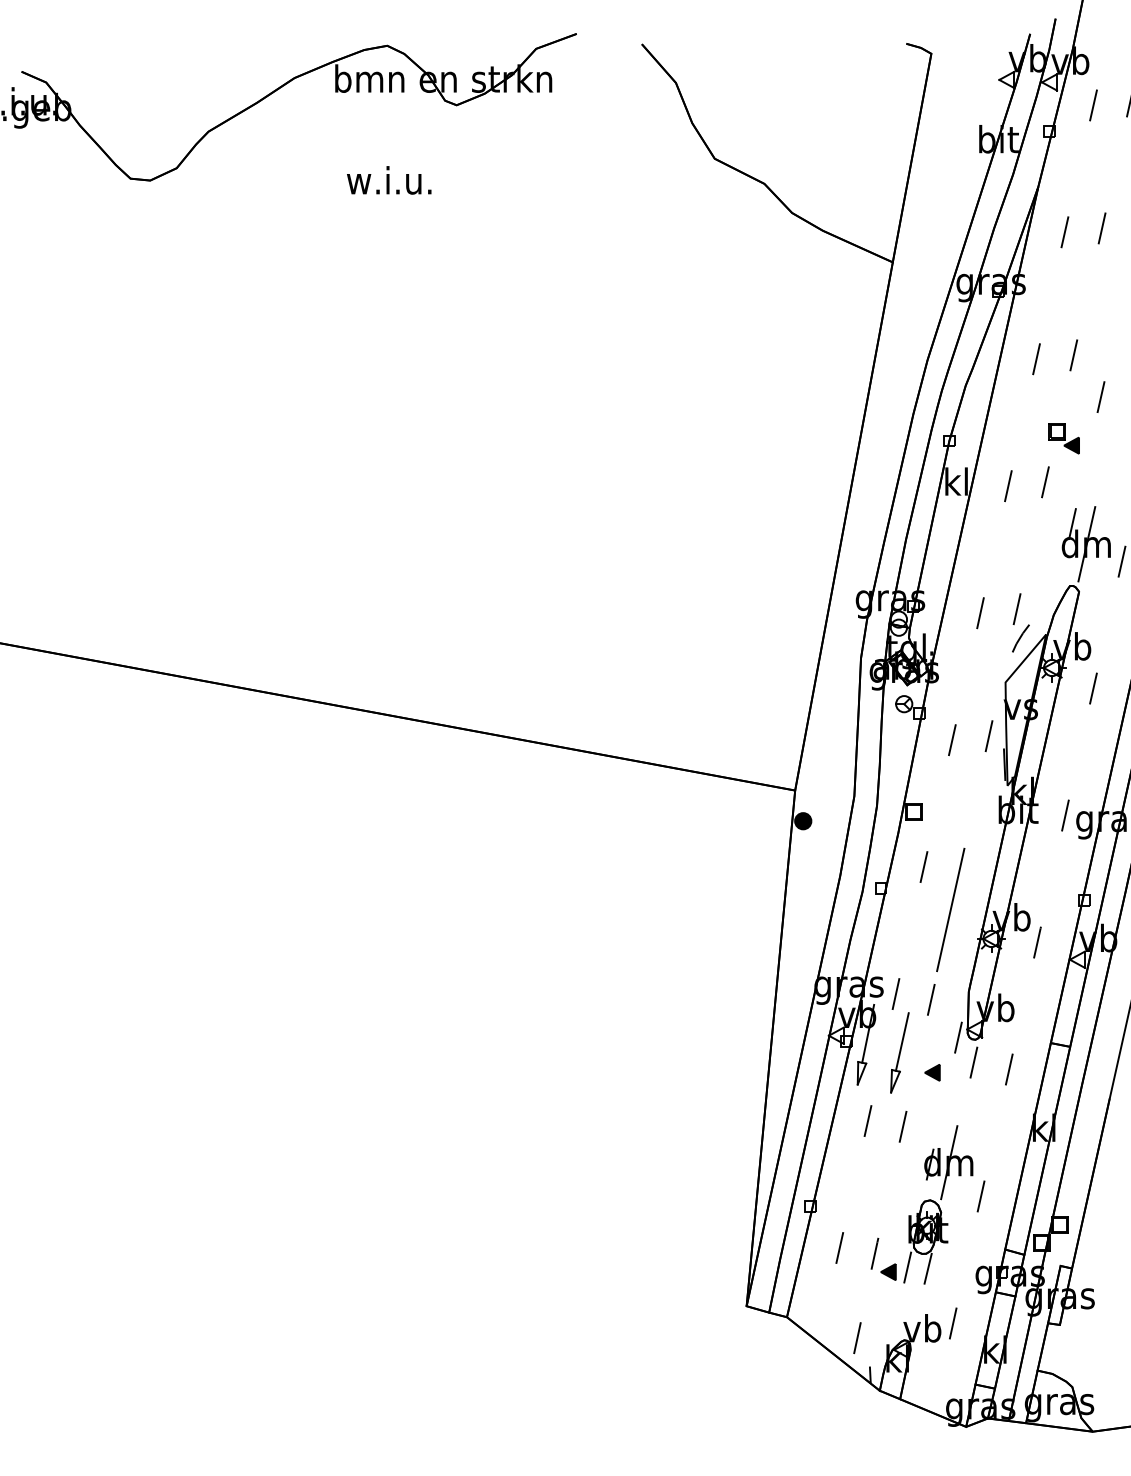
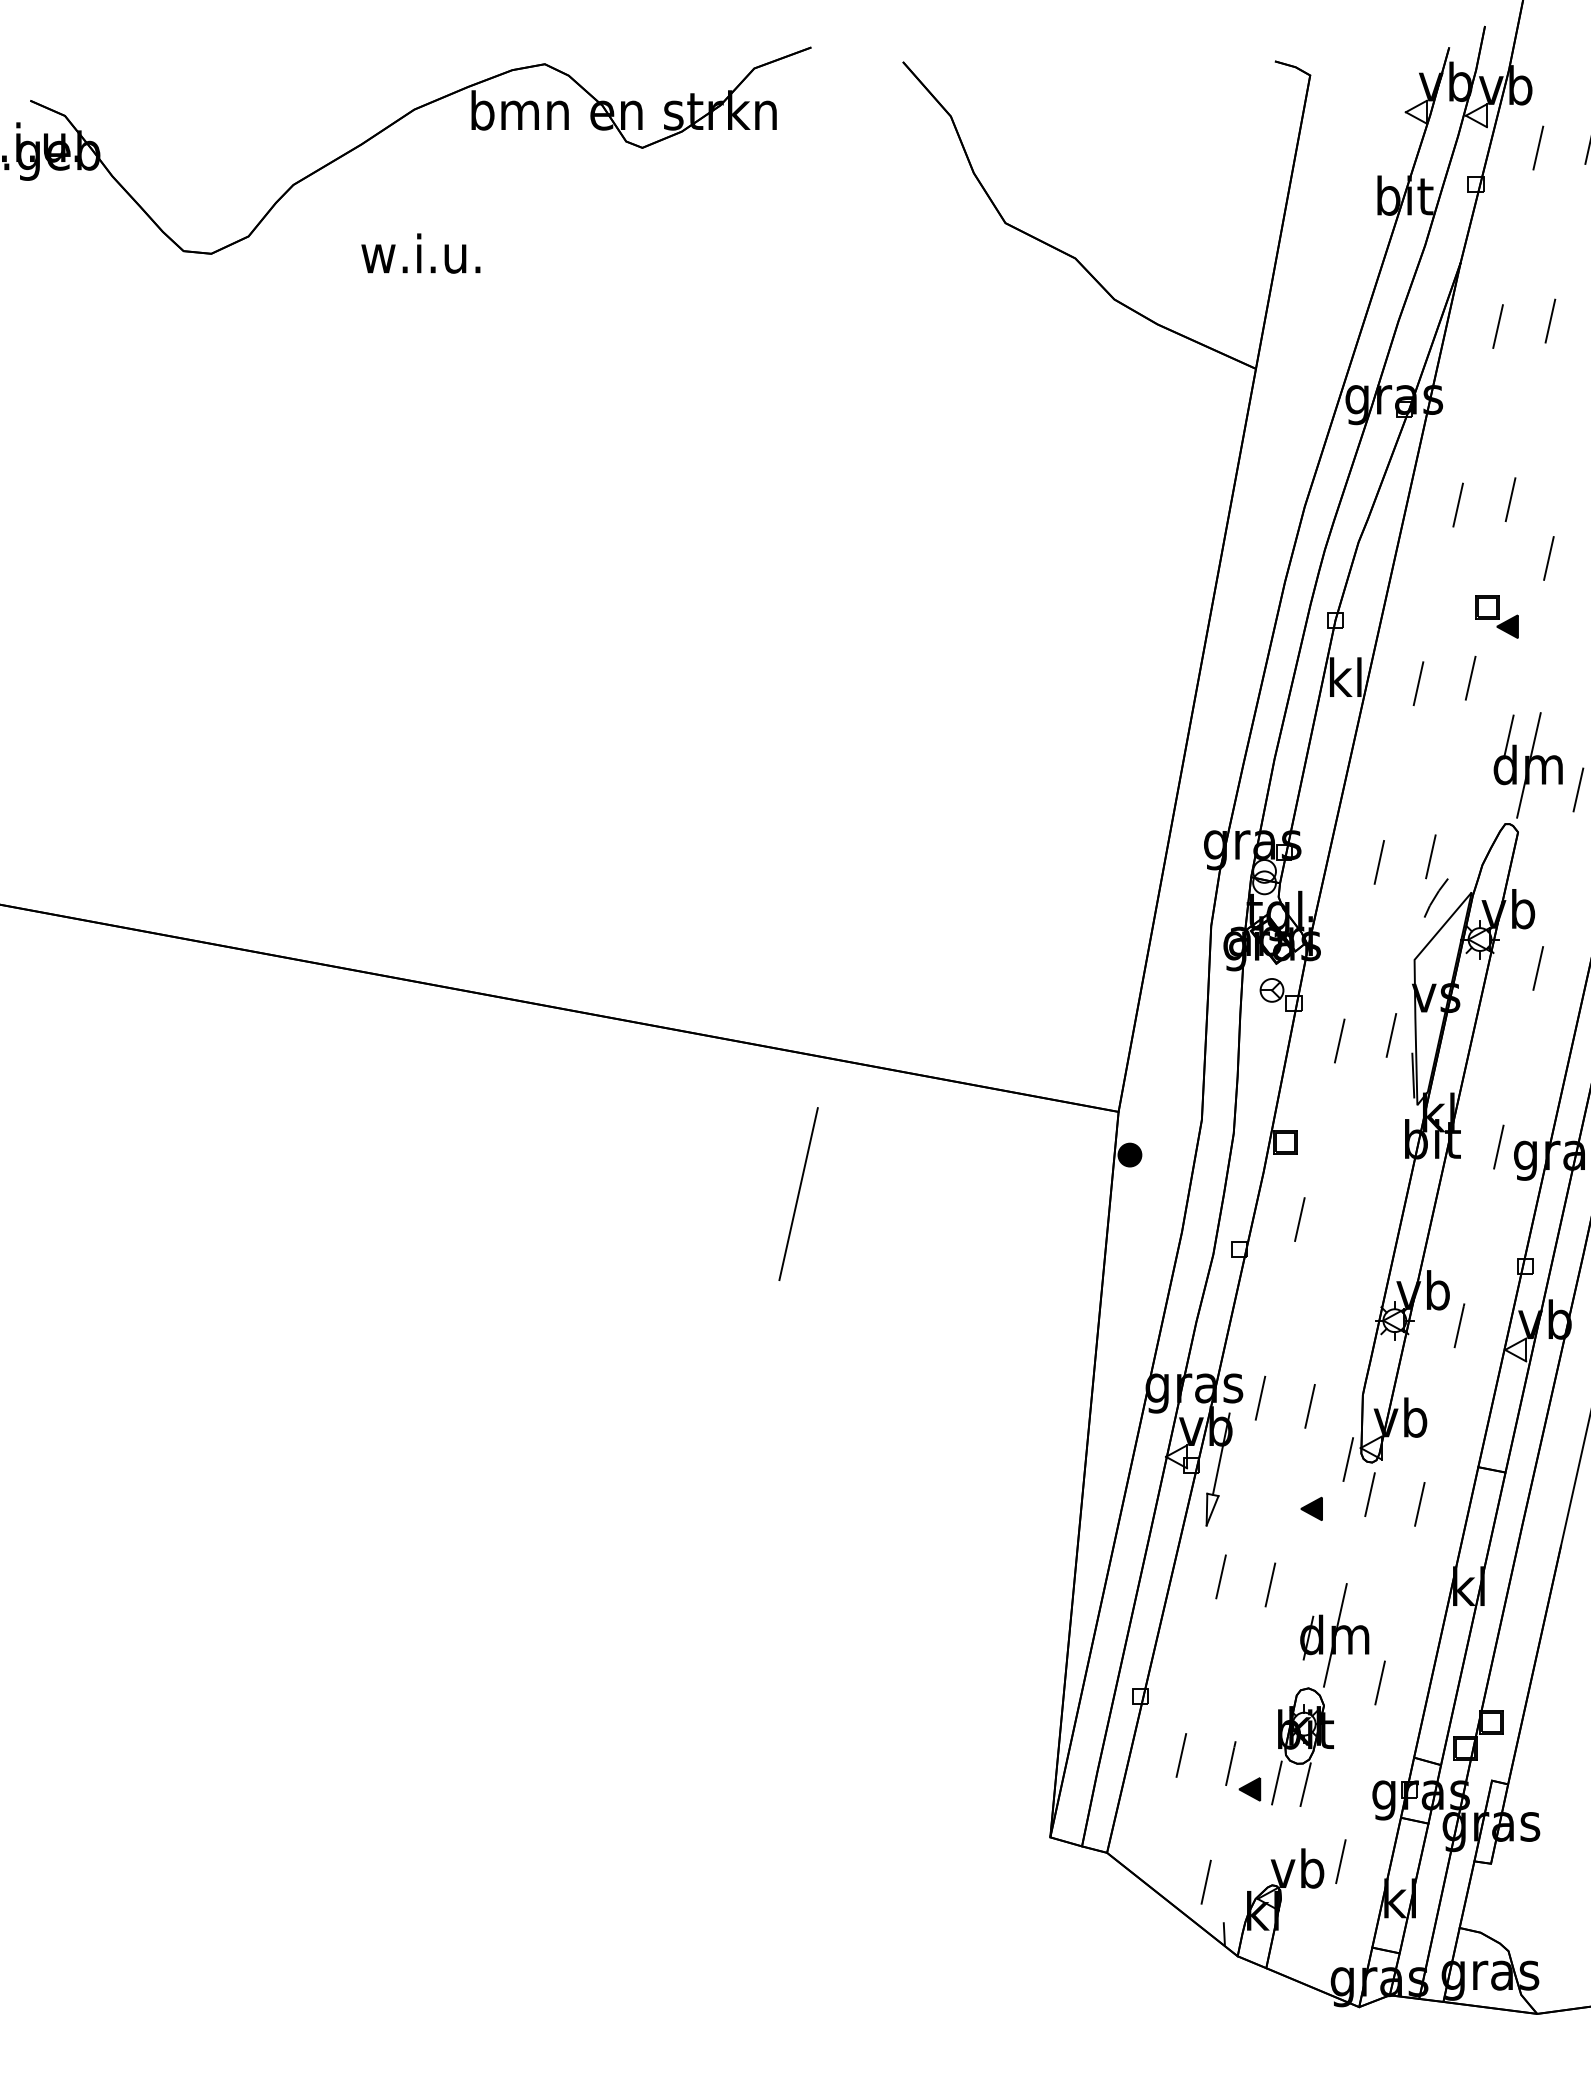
text: (389, 180) -> (421, 253), moved
line: (950, 909) -> (798, 1193), moved
part: (899, 1052) -> (1265, 1480), removed

